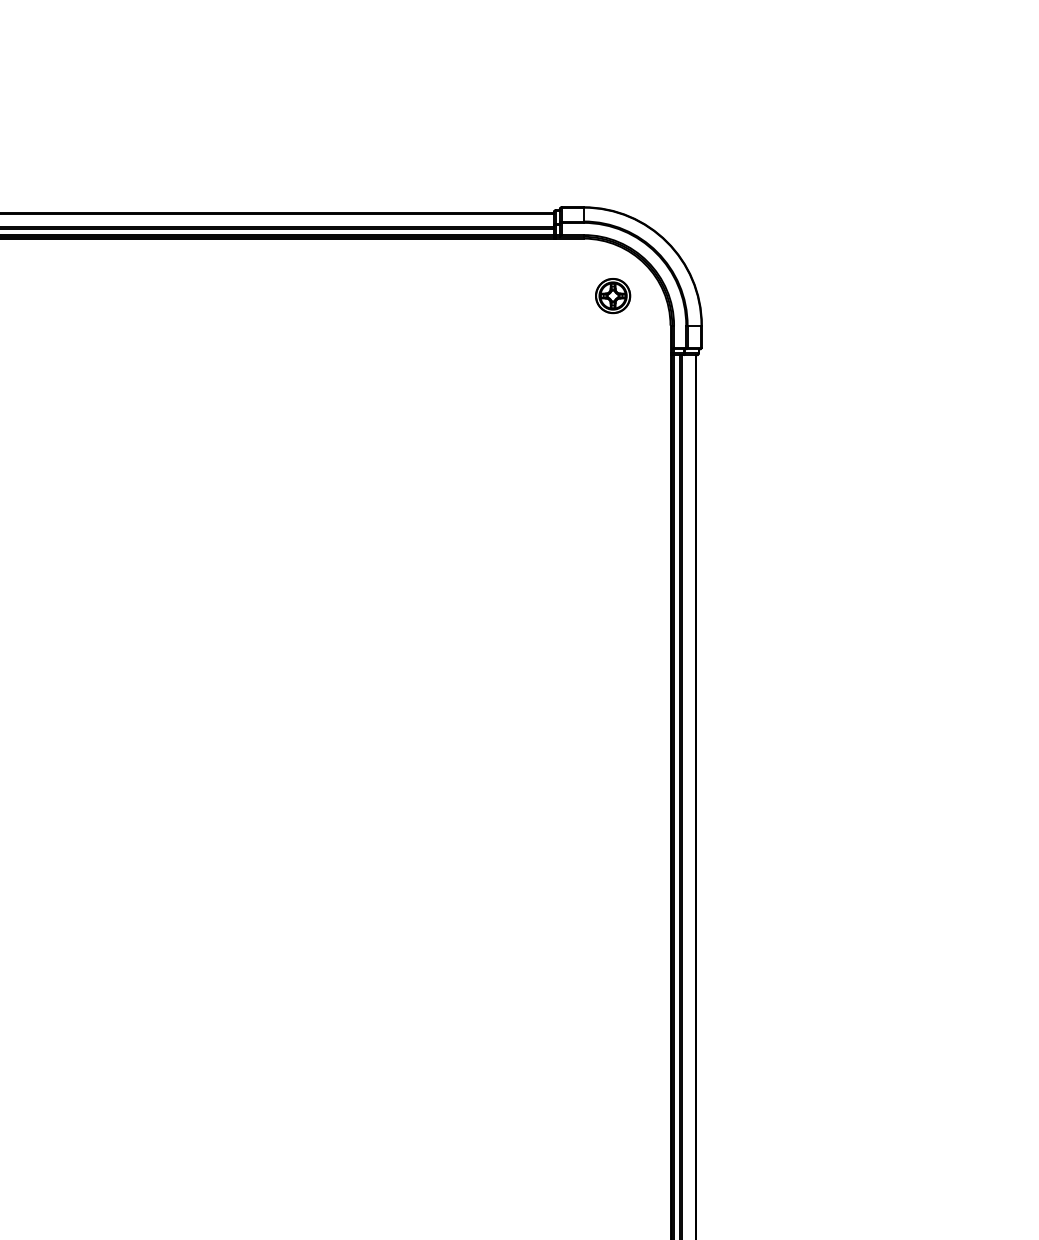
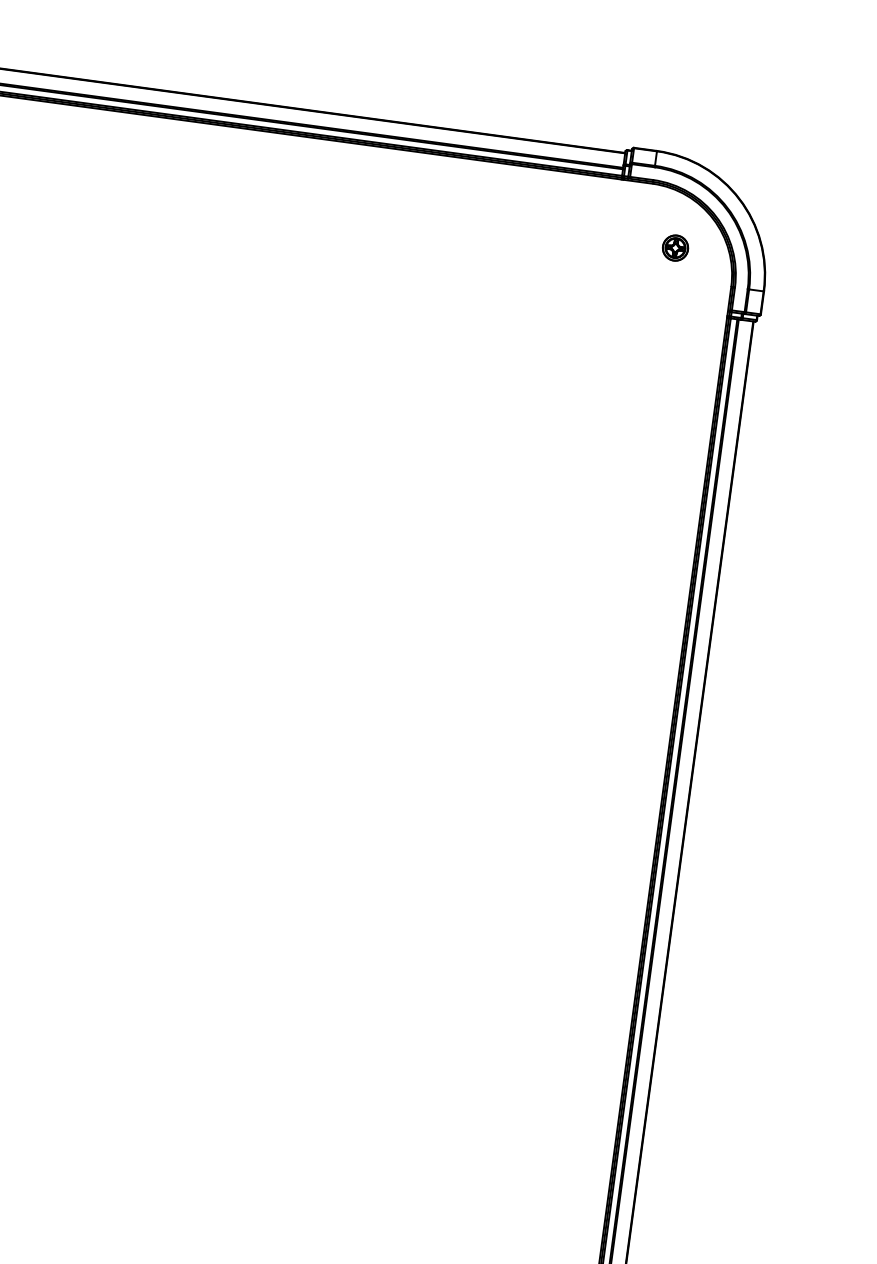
part: (613, 296) -> (675, 248), size x0.7

